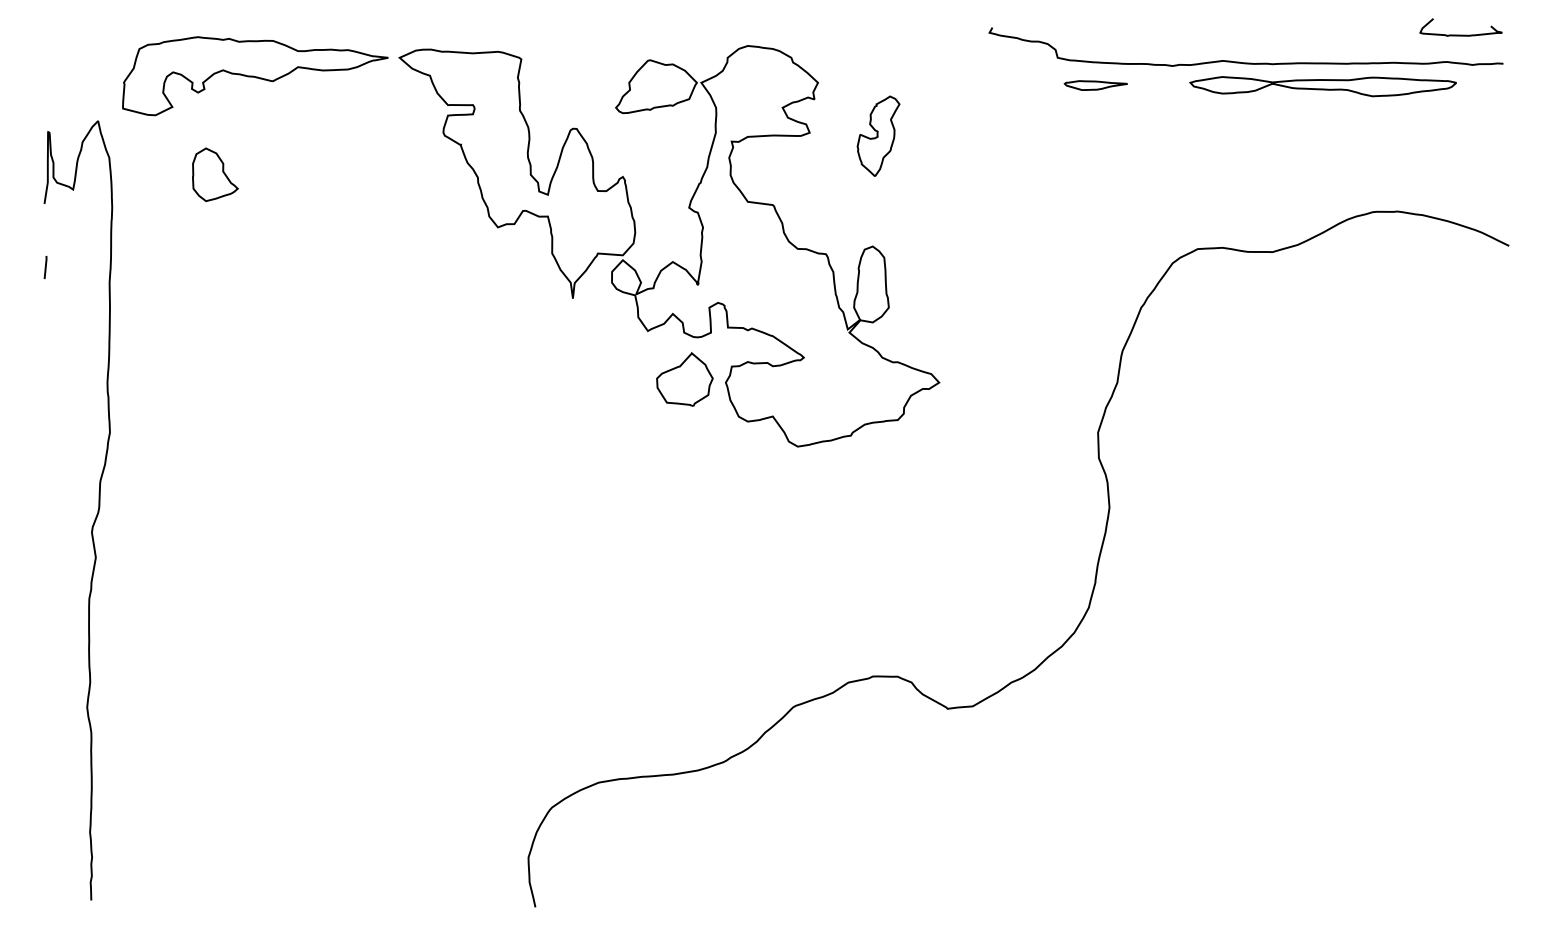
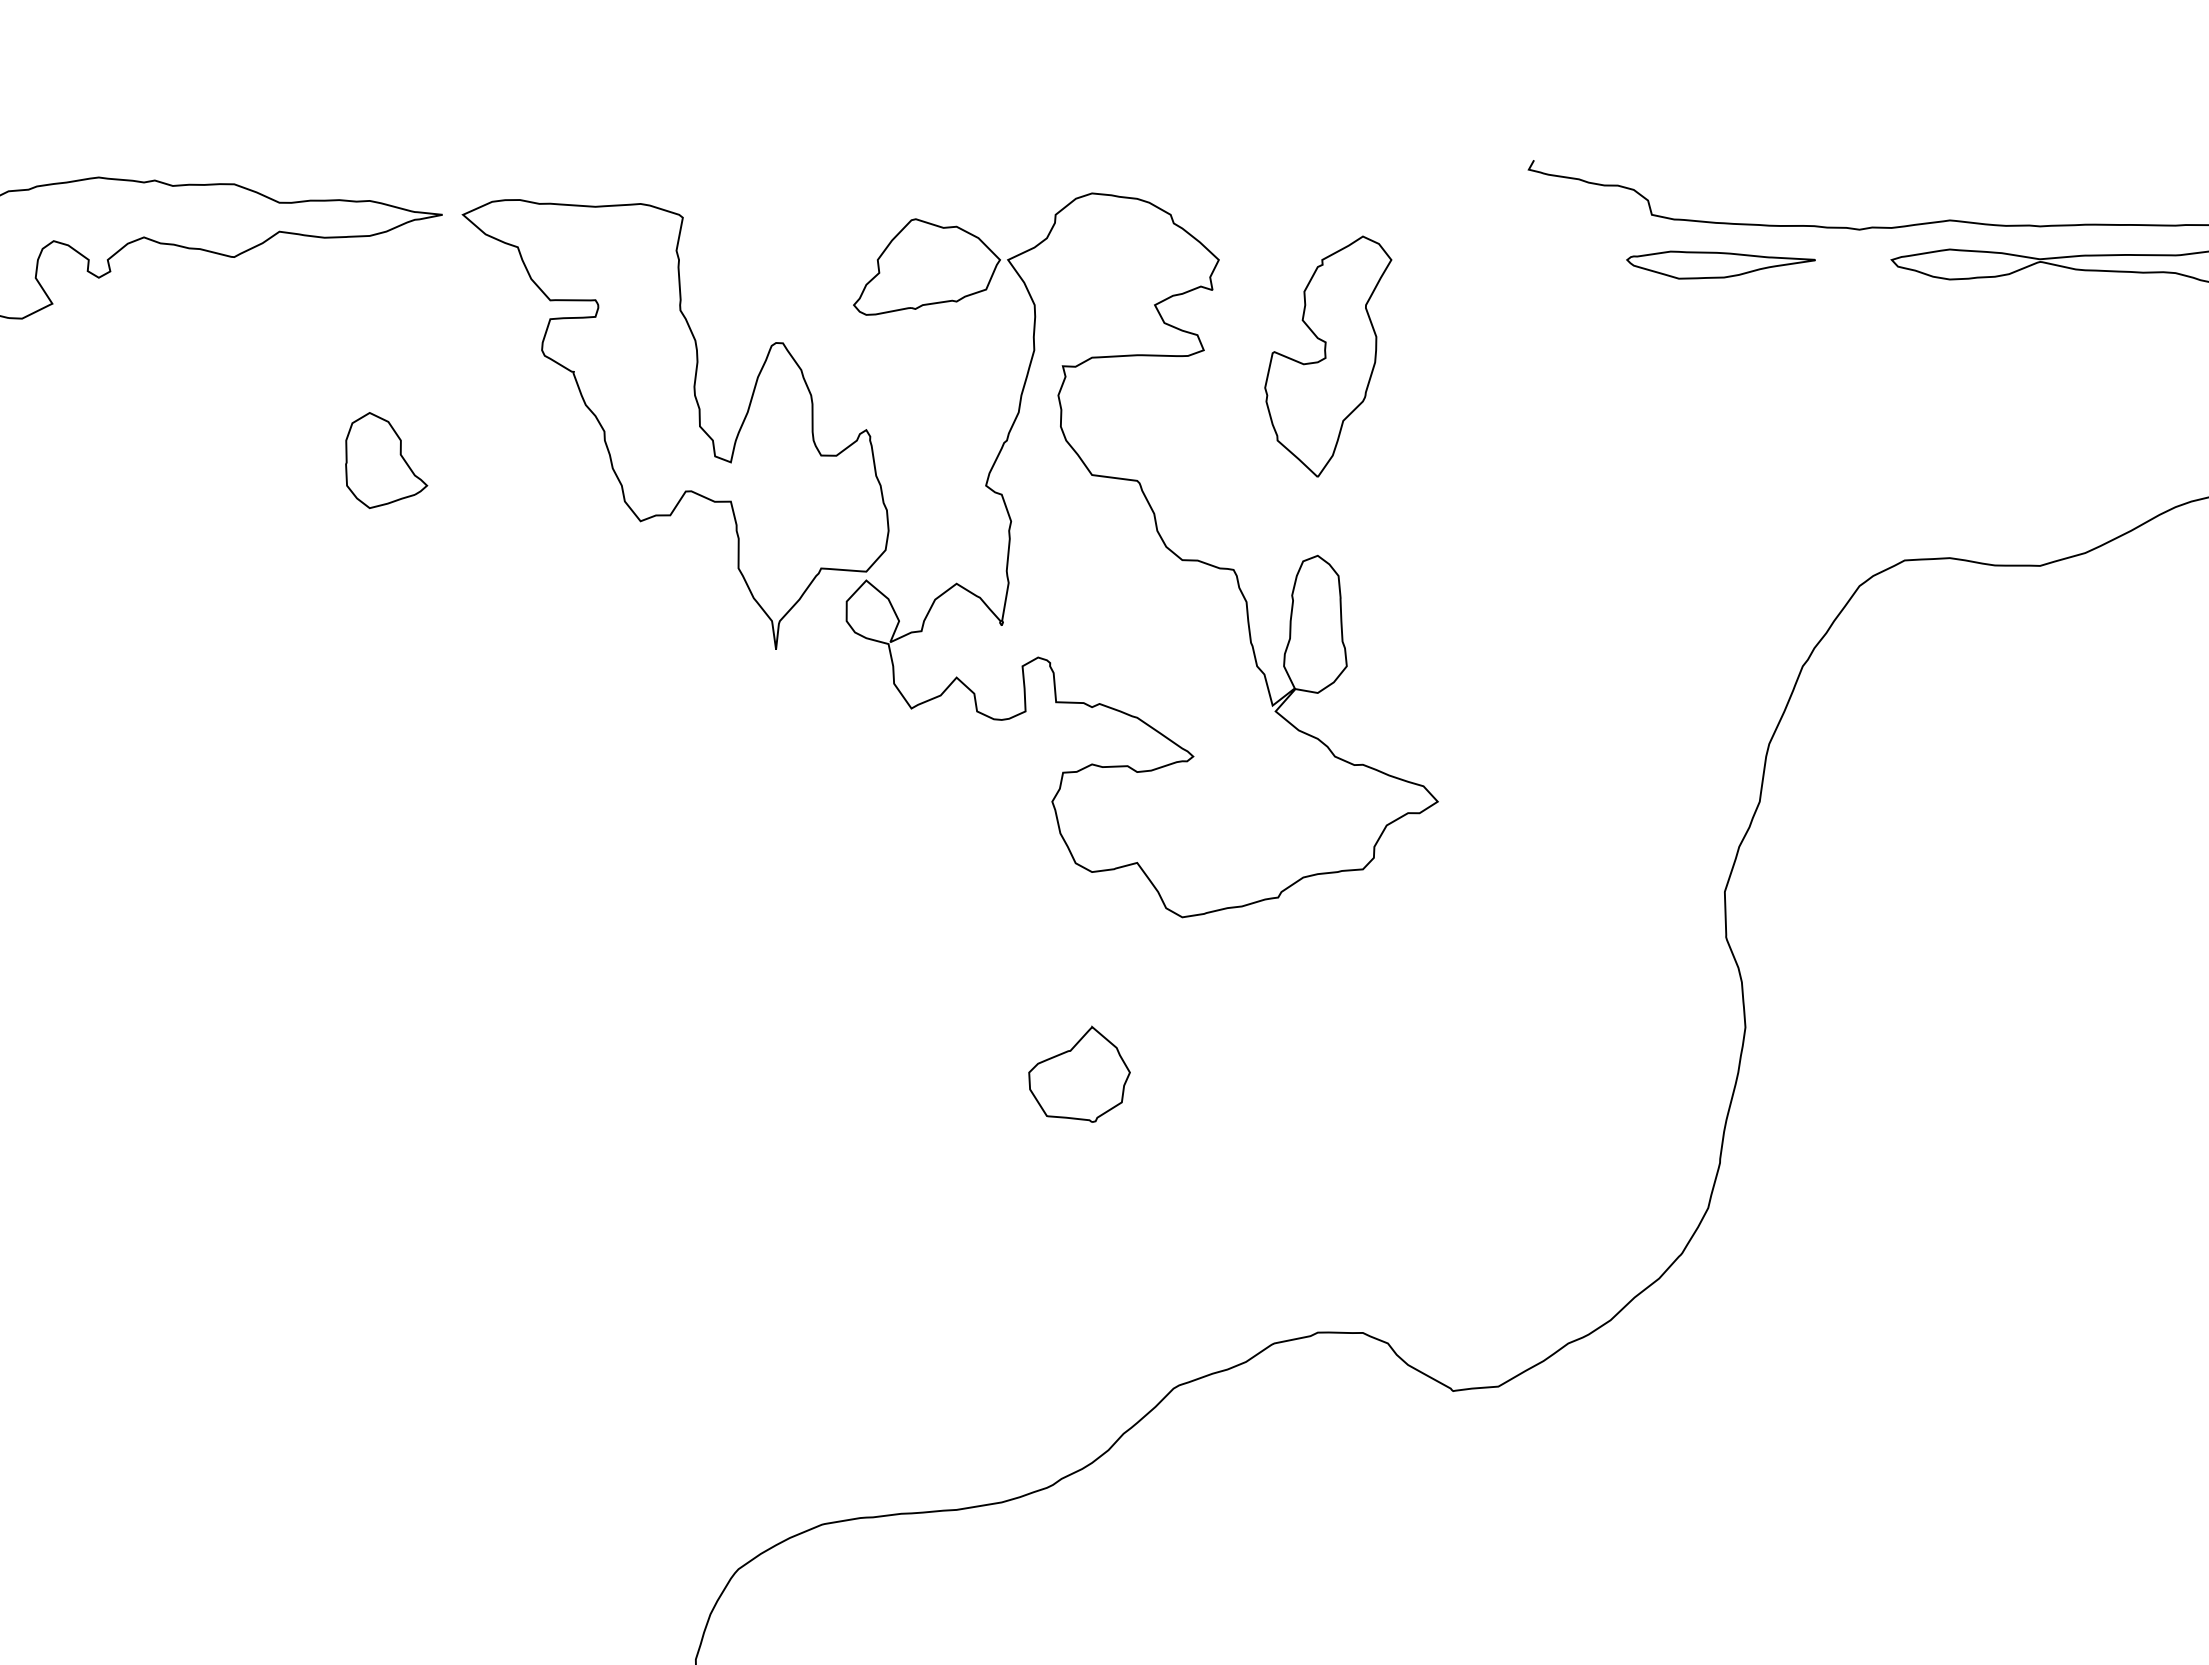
part: (1095, 85) -> (1720, 264), size x1.67
part: (878, 136) -> (1328, 356), size x1.67
part: (215, 174) -> (386, 459), moved
part: (684, 379) -> (1078, 1074), moved

